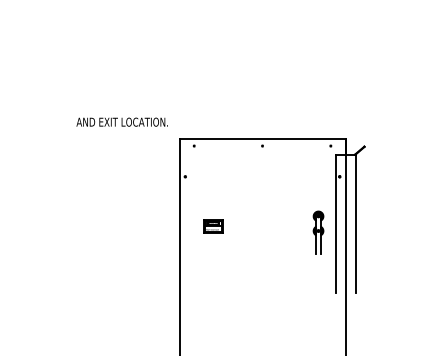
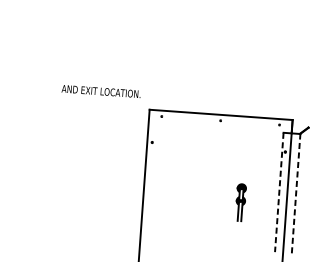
line: (355, 223) -> (296, 193), solid -> dashed
line: (336, 224) -> (279, 192), solid -> dashed
part: (213, 226) -> (173, 187), removed
part: (318, 232) -> (240, 202), moved

